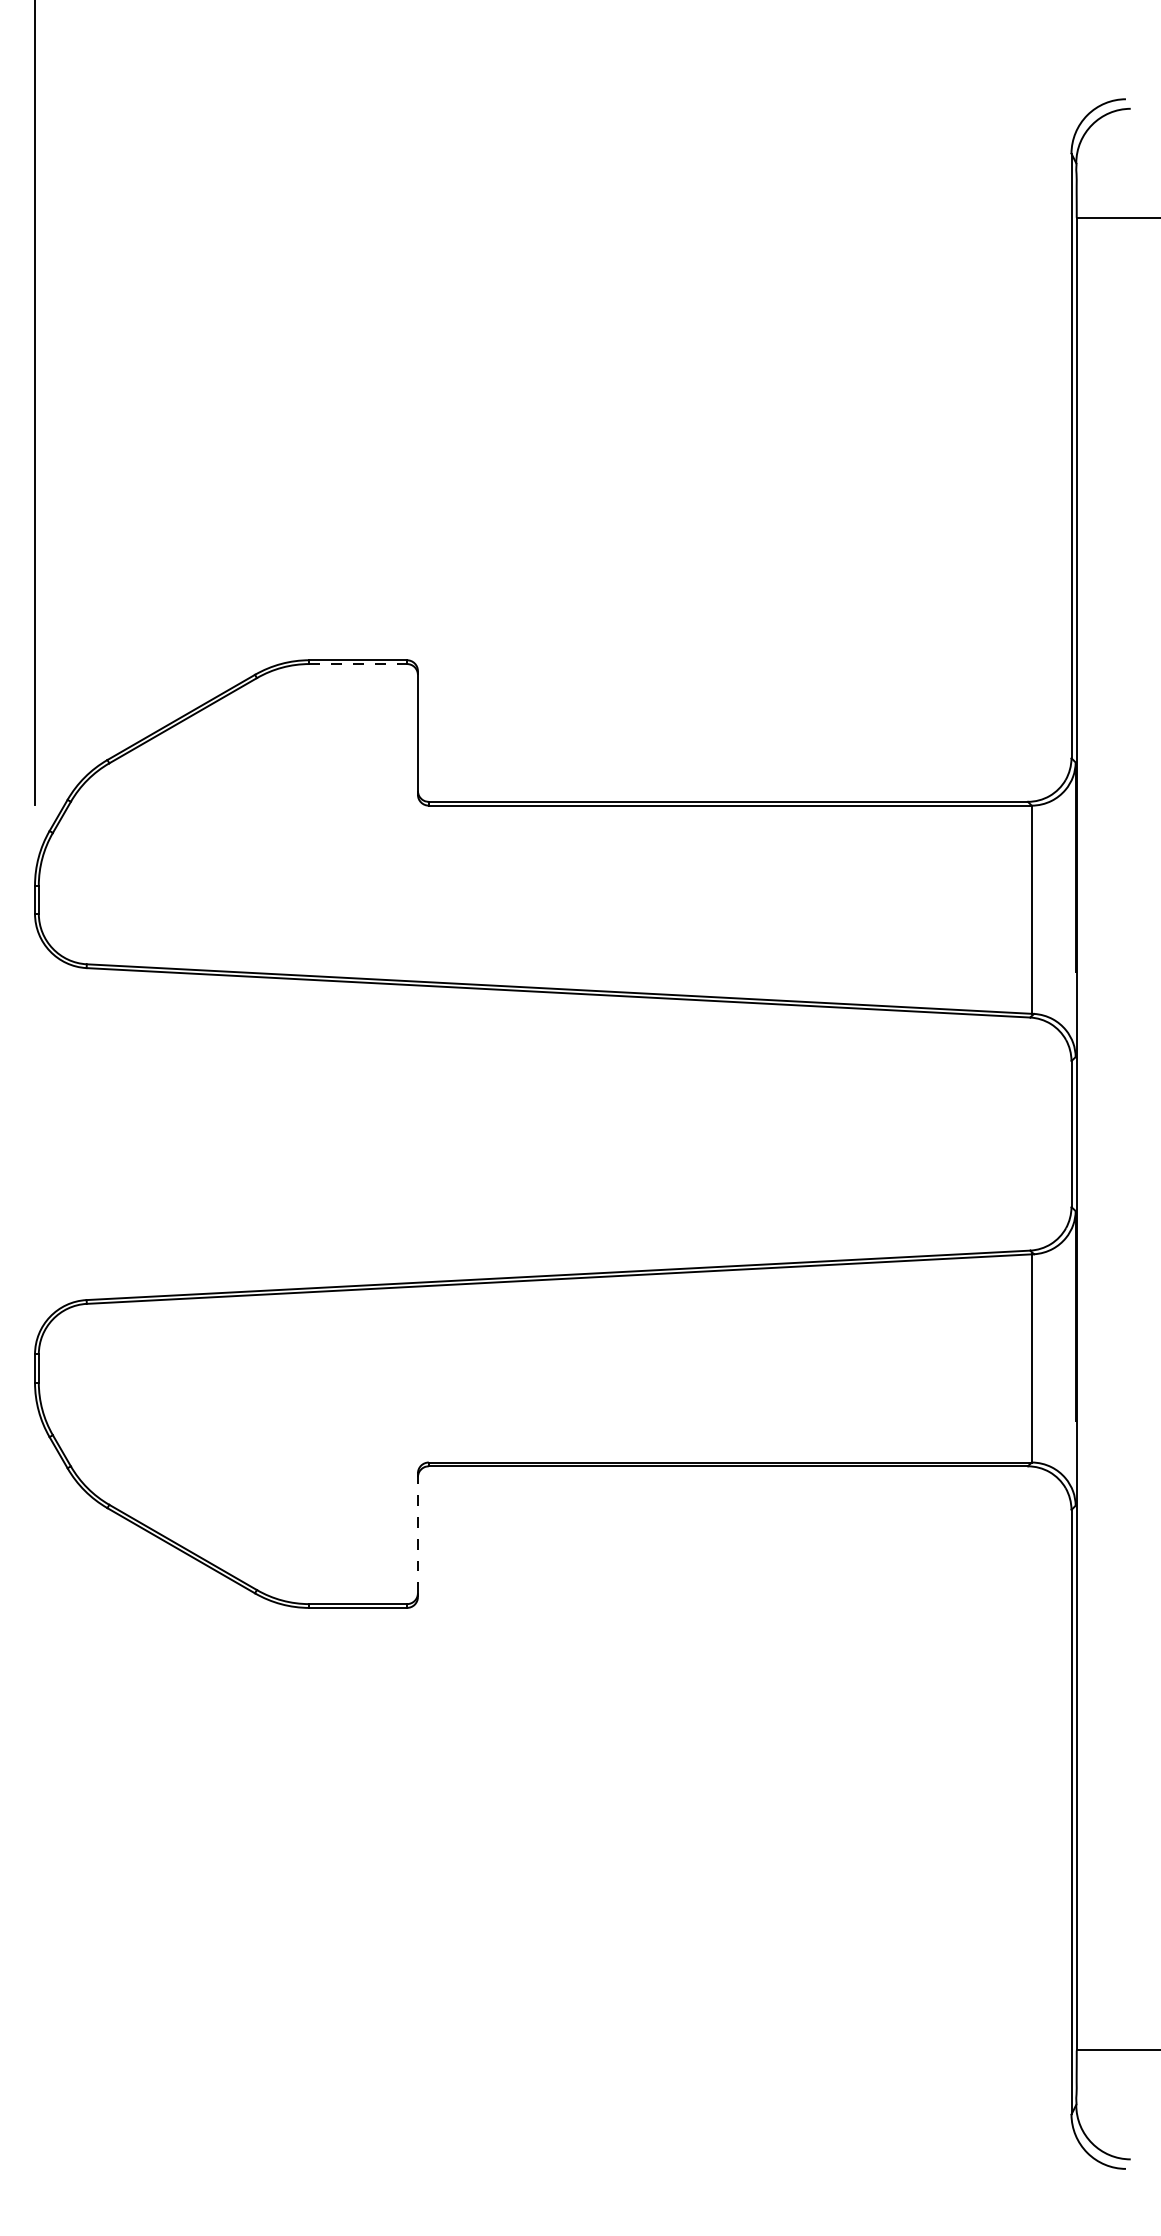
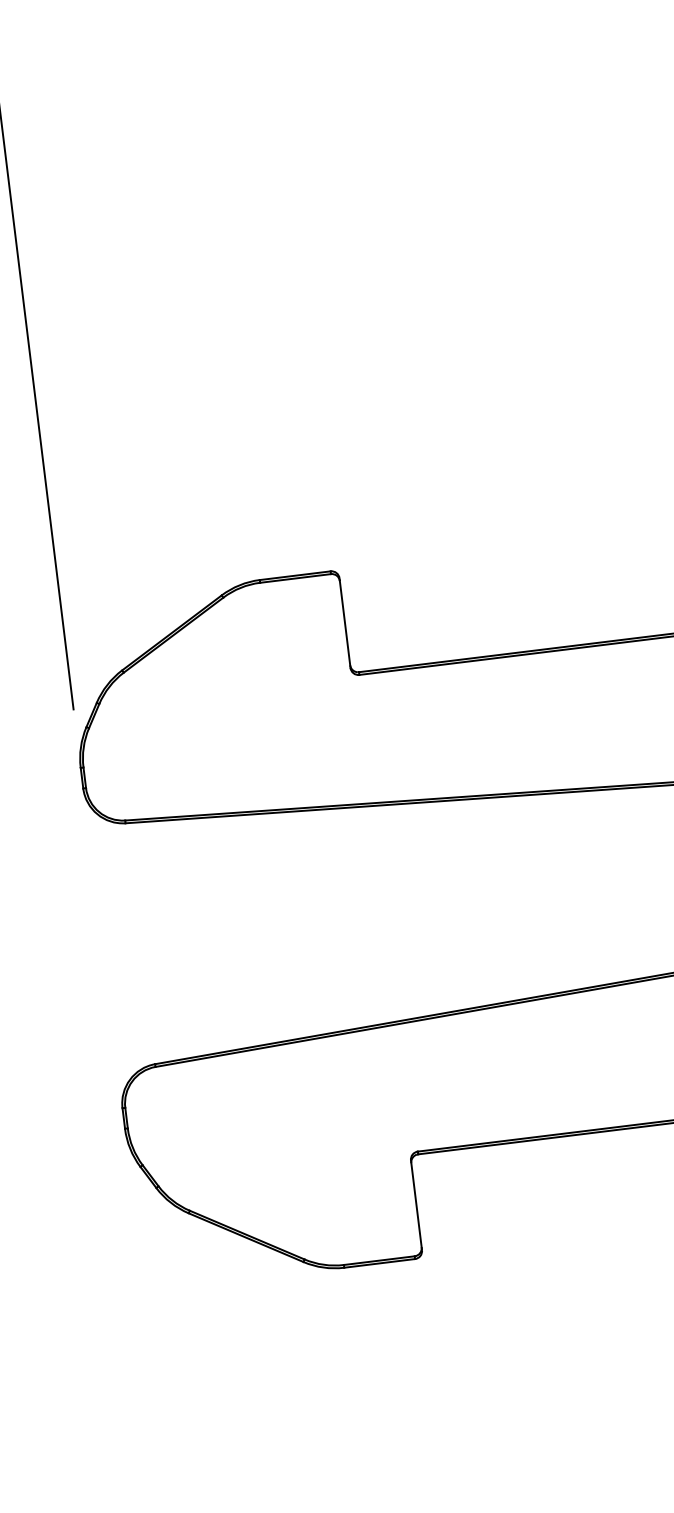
line: (358, 664) -> (295, 578), dashed -> solid
line: (417, 1533) -> (416, 1204), dashed -> solid

